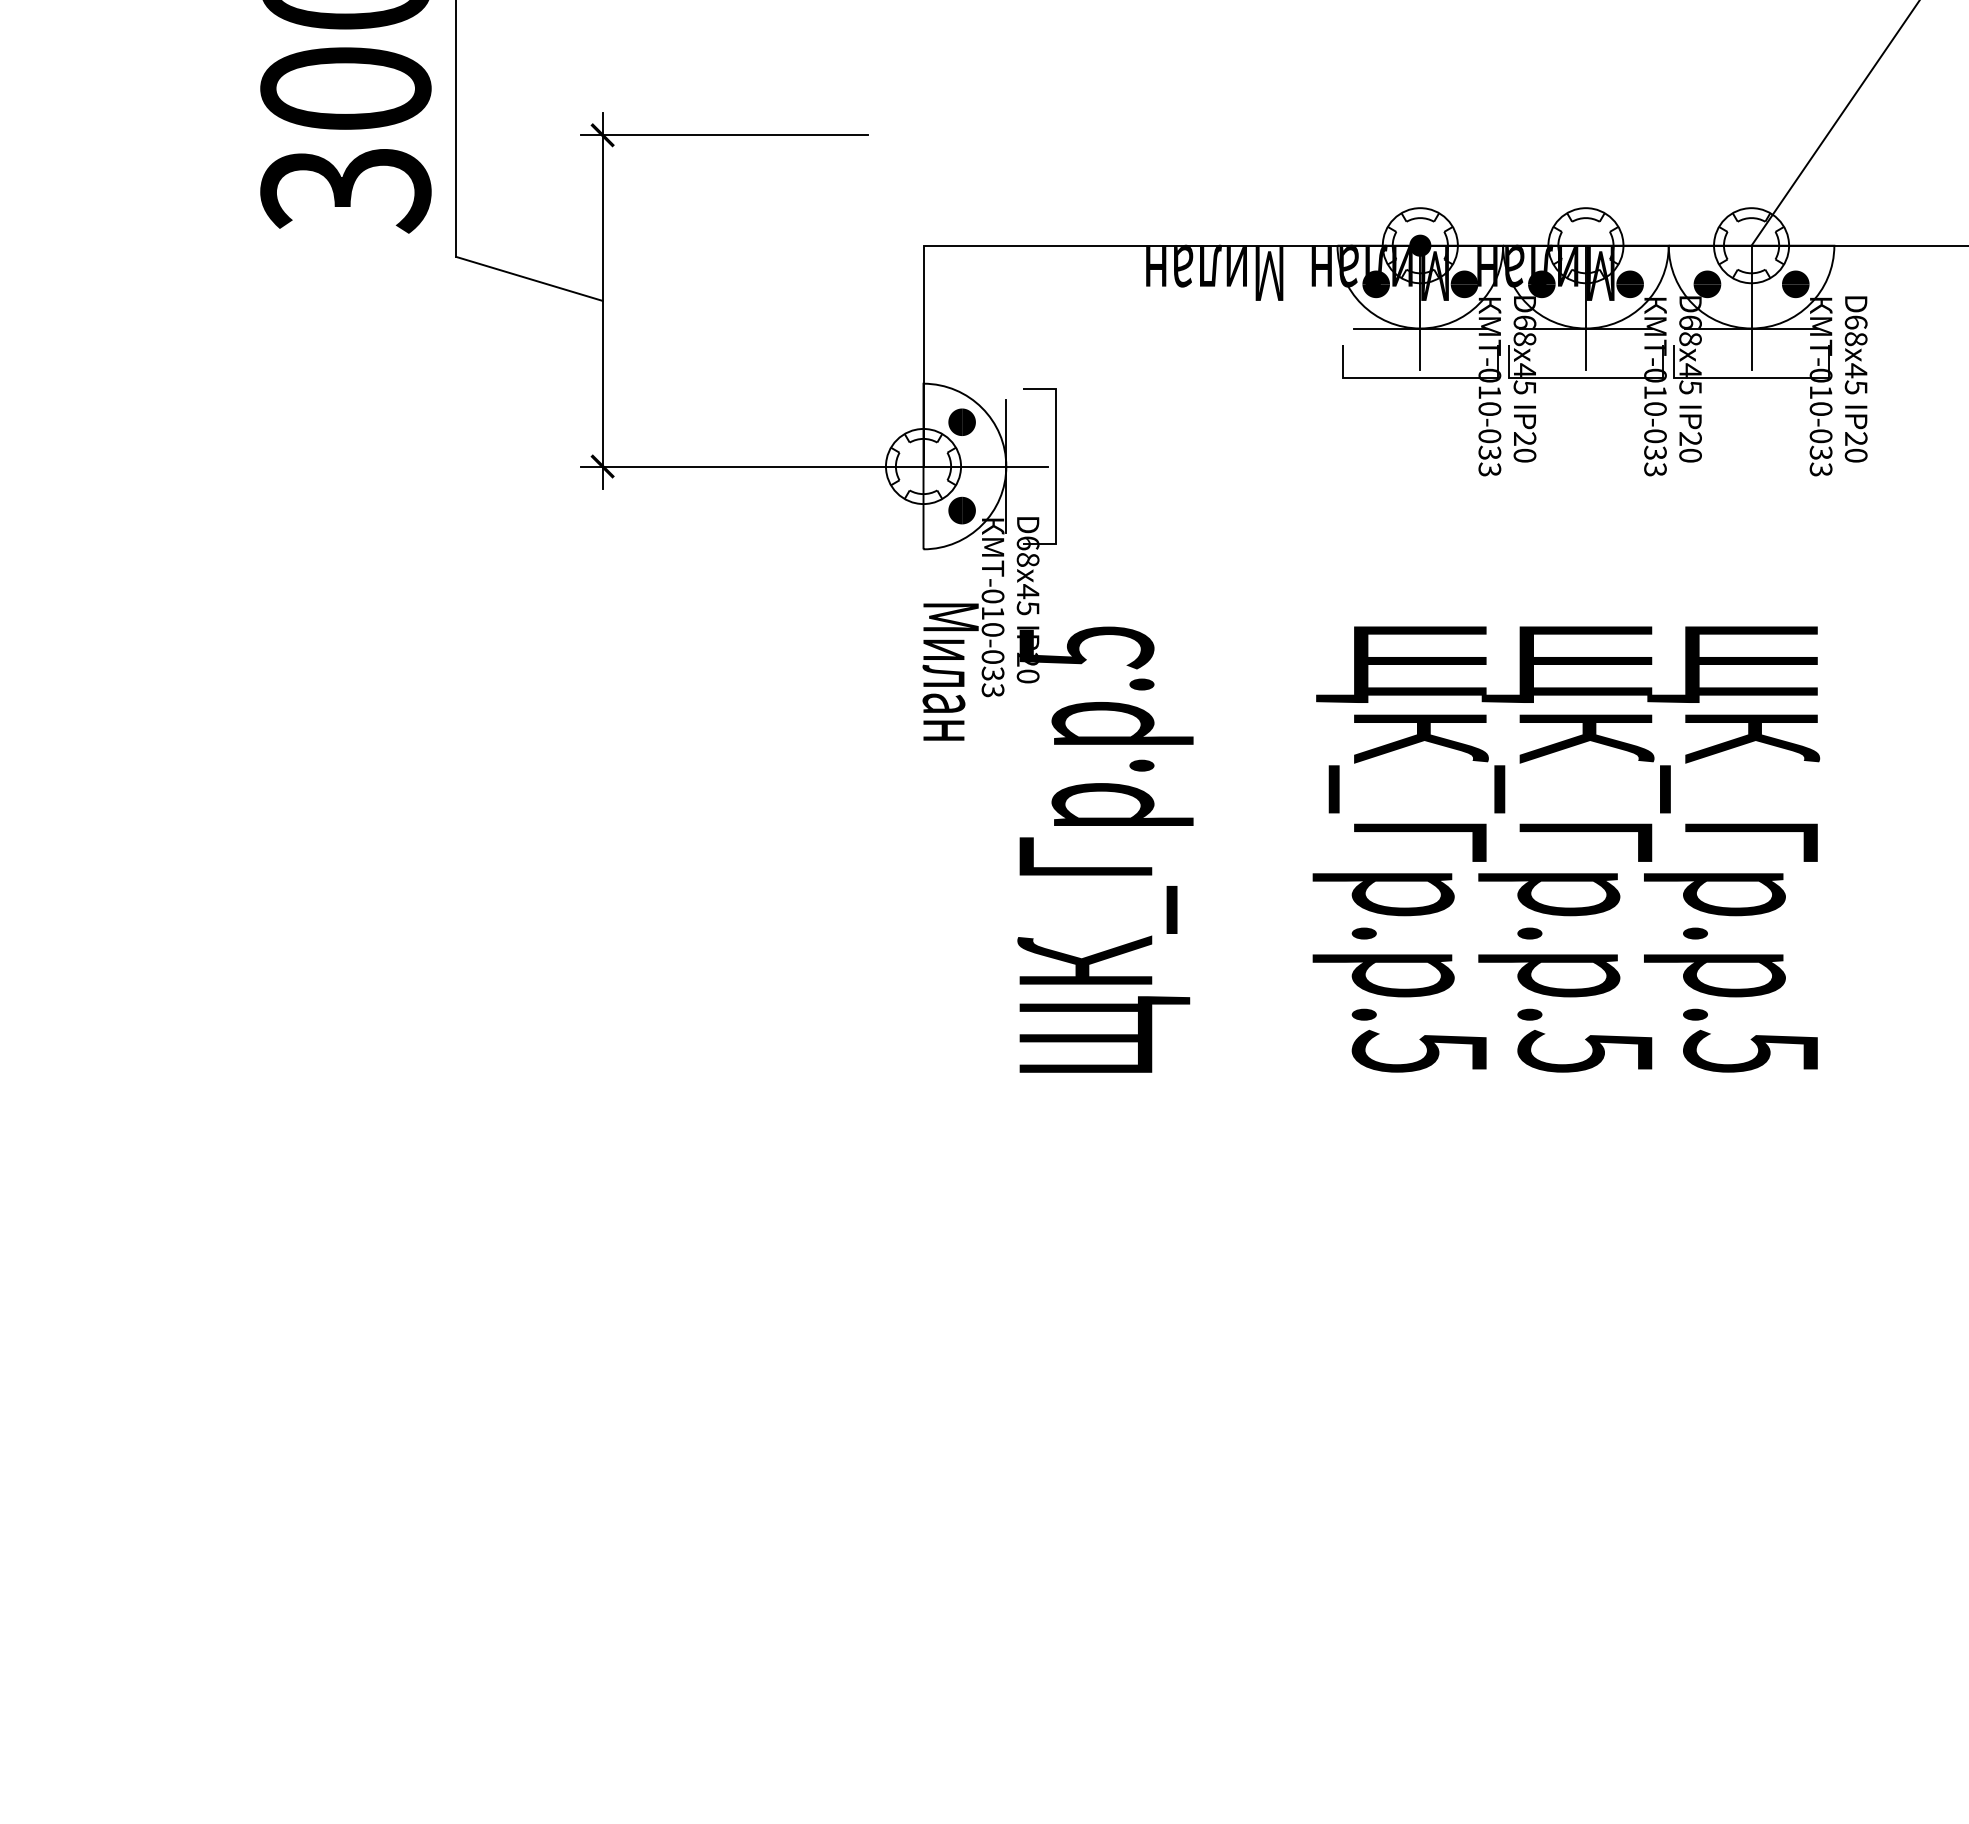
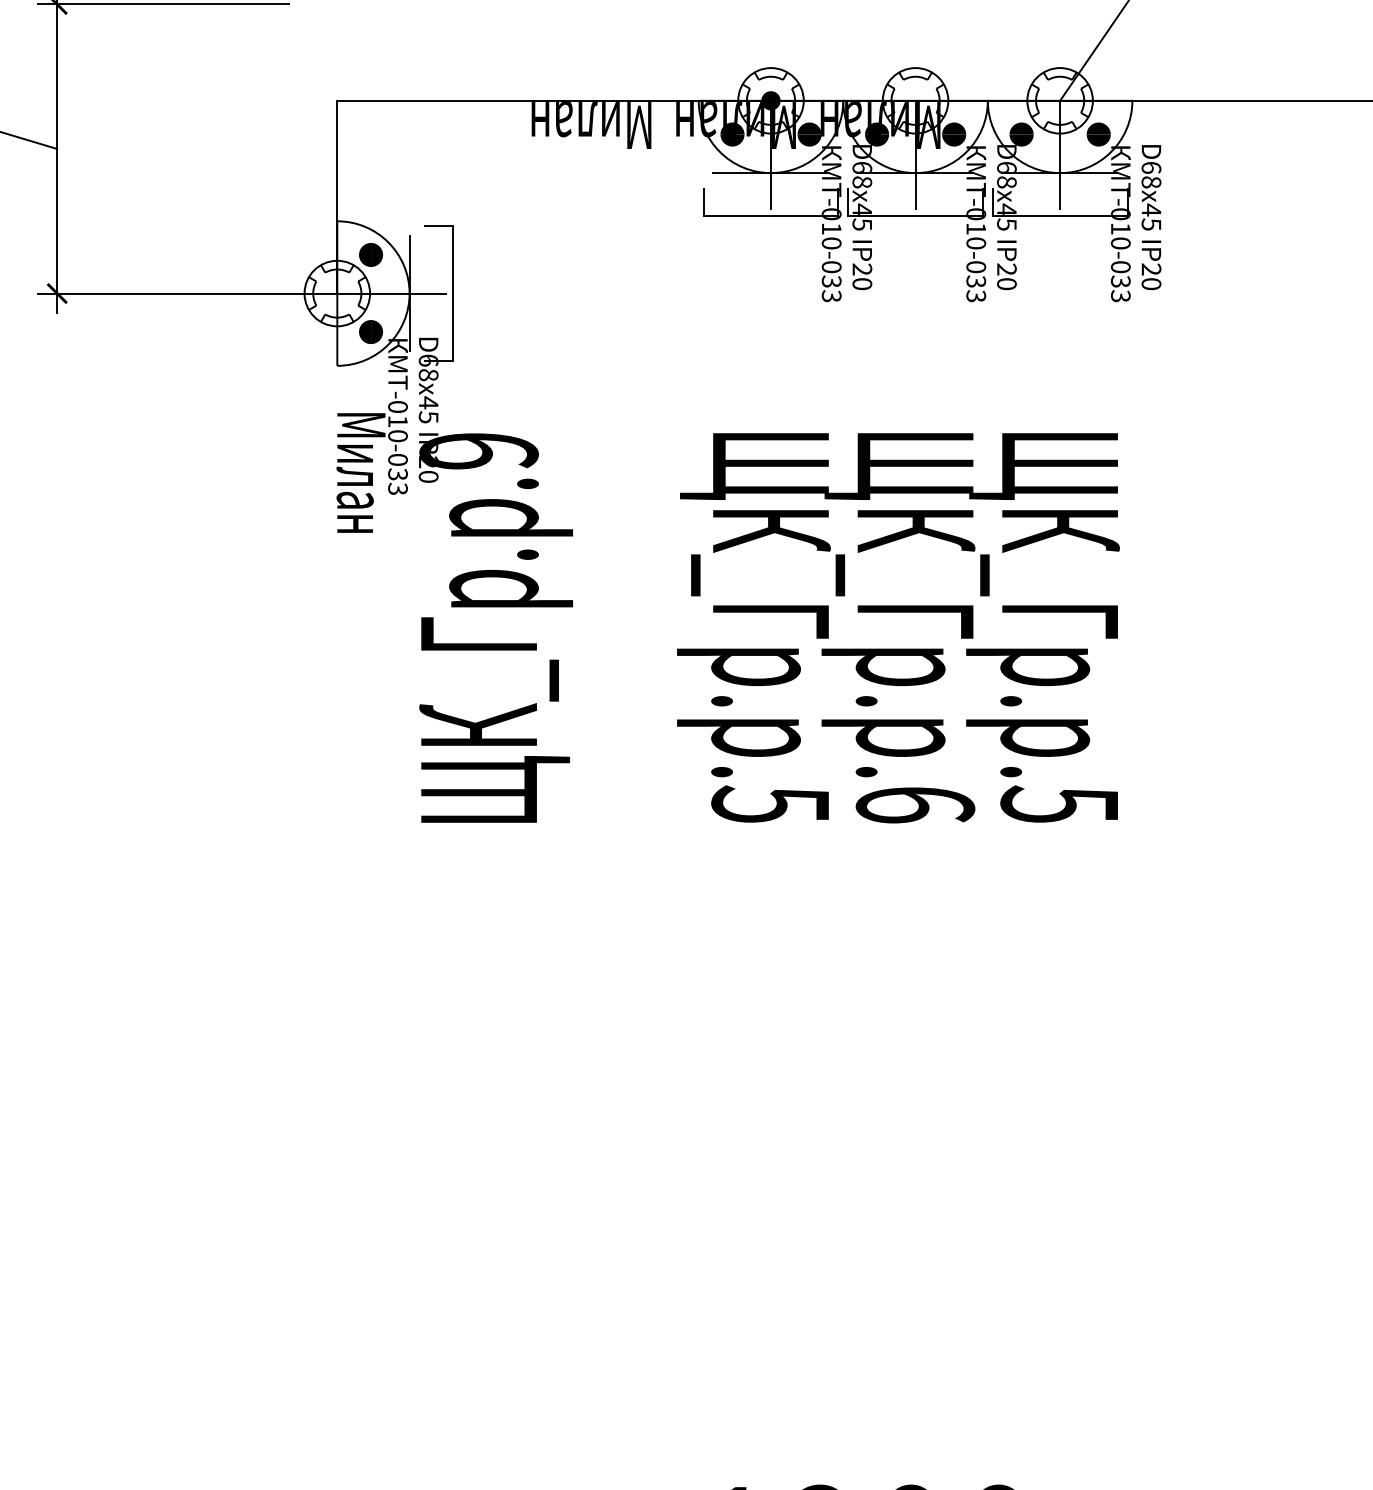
text: (1085, 647) -> (478, 451), .5 -> .9
text: (1585, 1051) -> (915, 804), .5 -> .6

